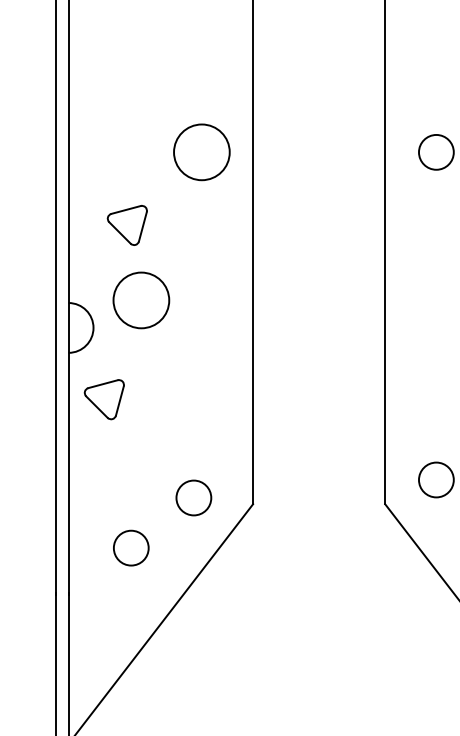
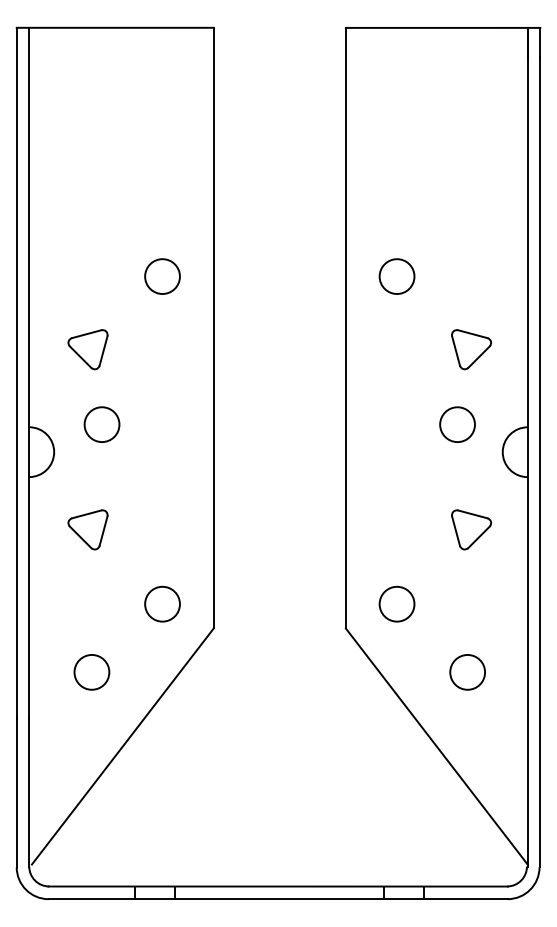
circle: (201, 152) -> (162, 276), size x0.62
circle: (140, 300) -> (101, 424), size x0.62
part: (103, 399) -> (87, 529), moved
circle: (193, 497) -> (162, 603), moved

